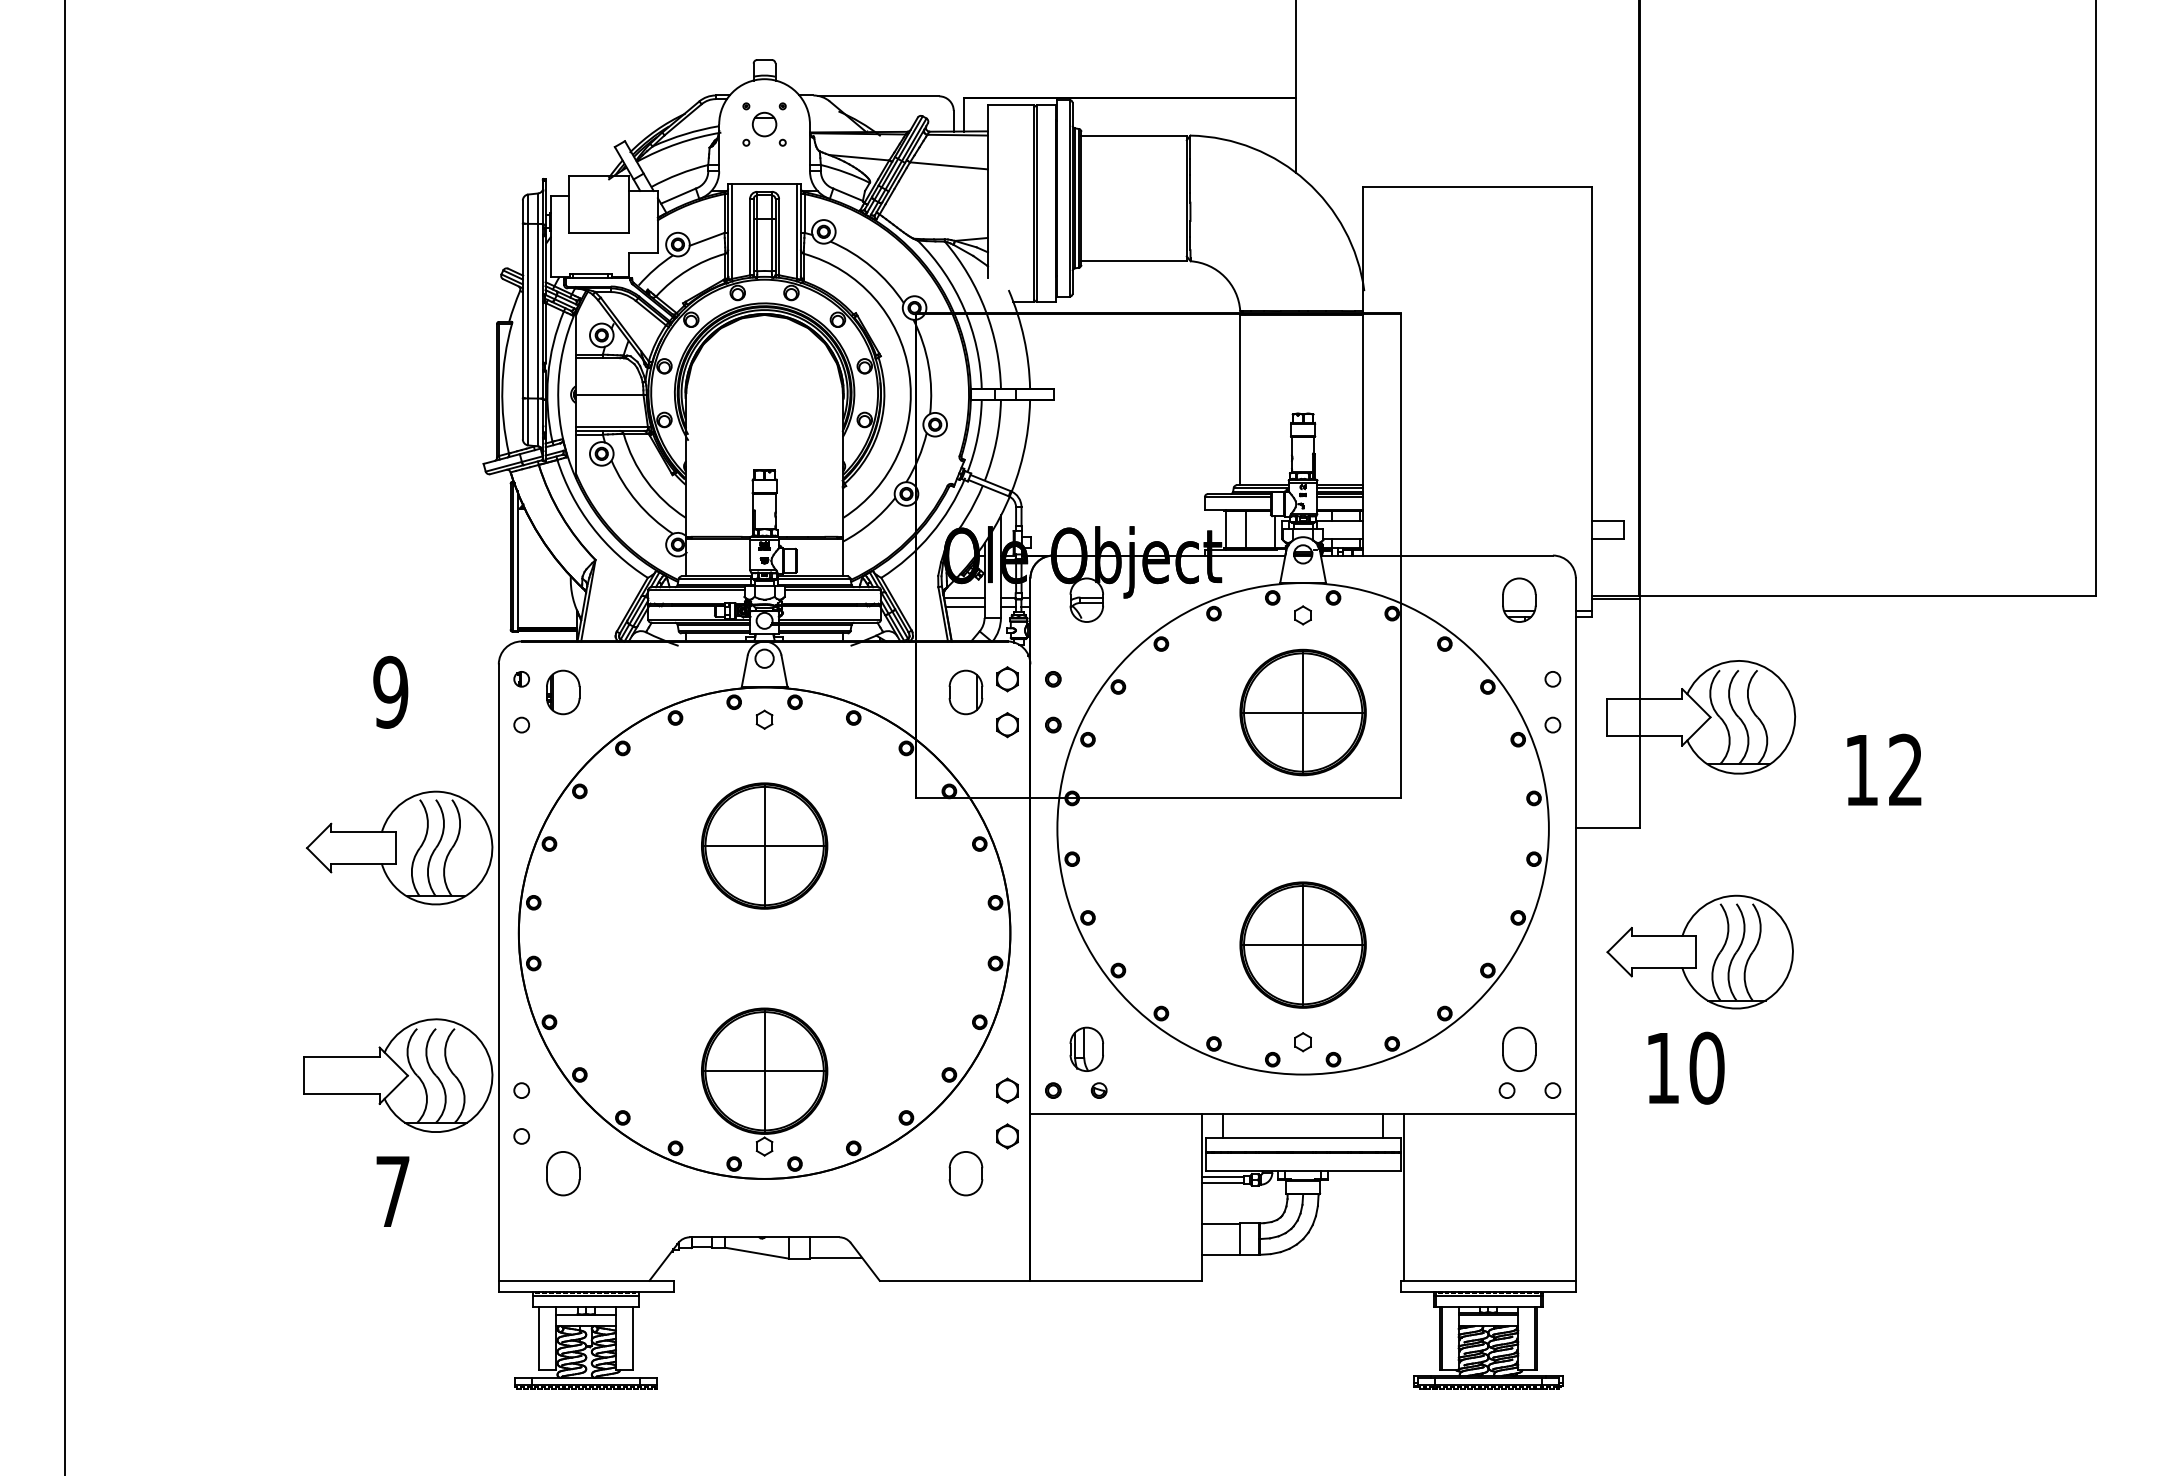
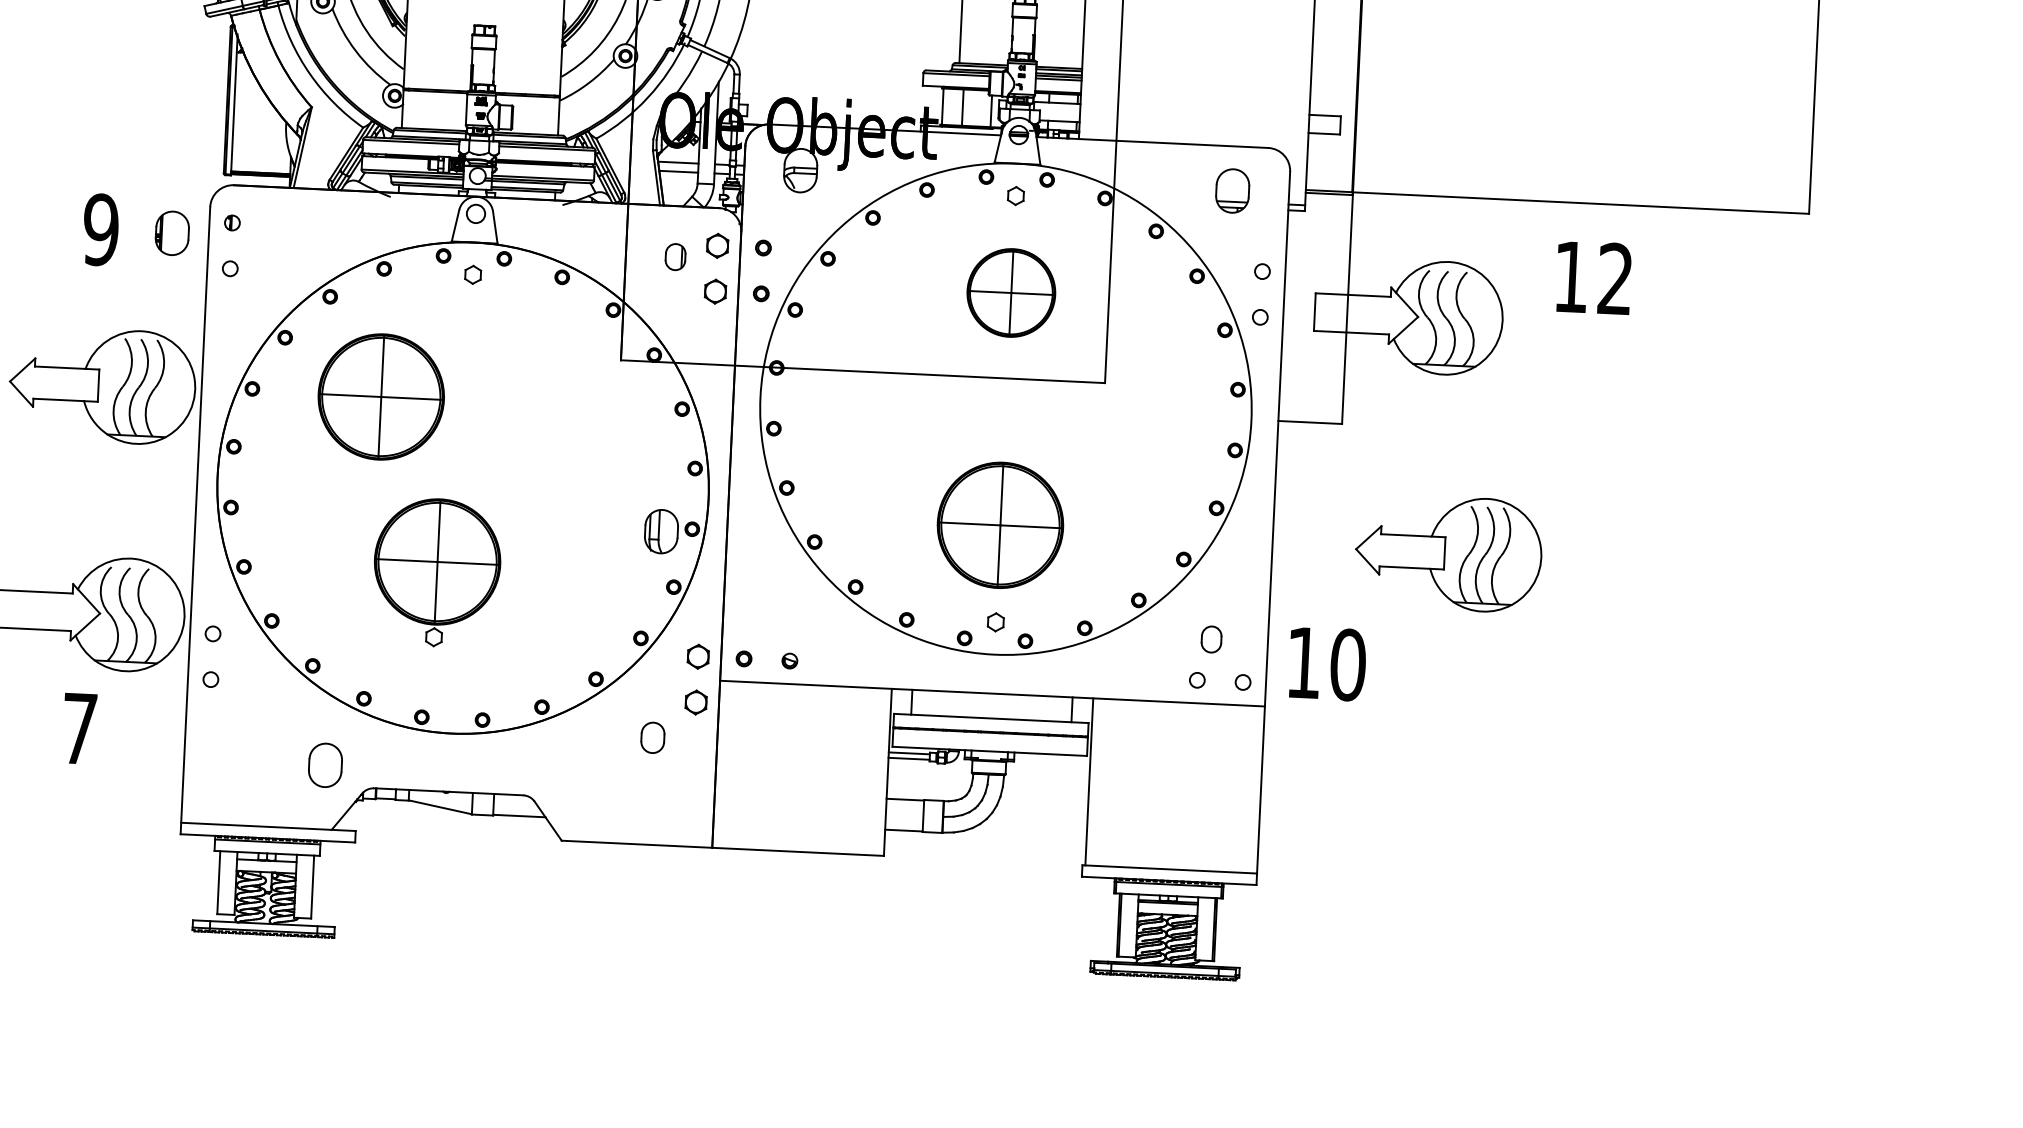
part: (563, 692) -> (172, 233), moved
part: (965, 692) -> (675, 257), size x0.6
part: (1302, 712) -> (1010, 292), size x0.7
text: (1884, 769) -> (1594, 277), moved
part: (764, 845) -> (381, 396), moved
part: (1699, 951) -> (1448, 552), moved
part: (1086, 1048) -> (661, 530), moved
part: (1519, 1048) -> (1211, 638), size x0.6
text: (1686, 1067) -> (1327, 663), moved
part: (764, 1081) -> (436, 572), moved
part: (563, 1173) -> (325, 765), moved
part: (965, 1173) -> (652, 737), size x0.7

